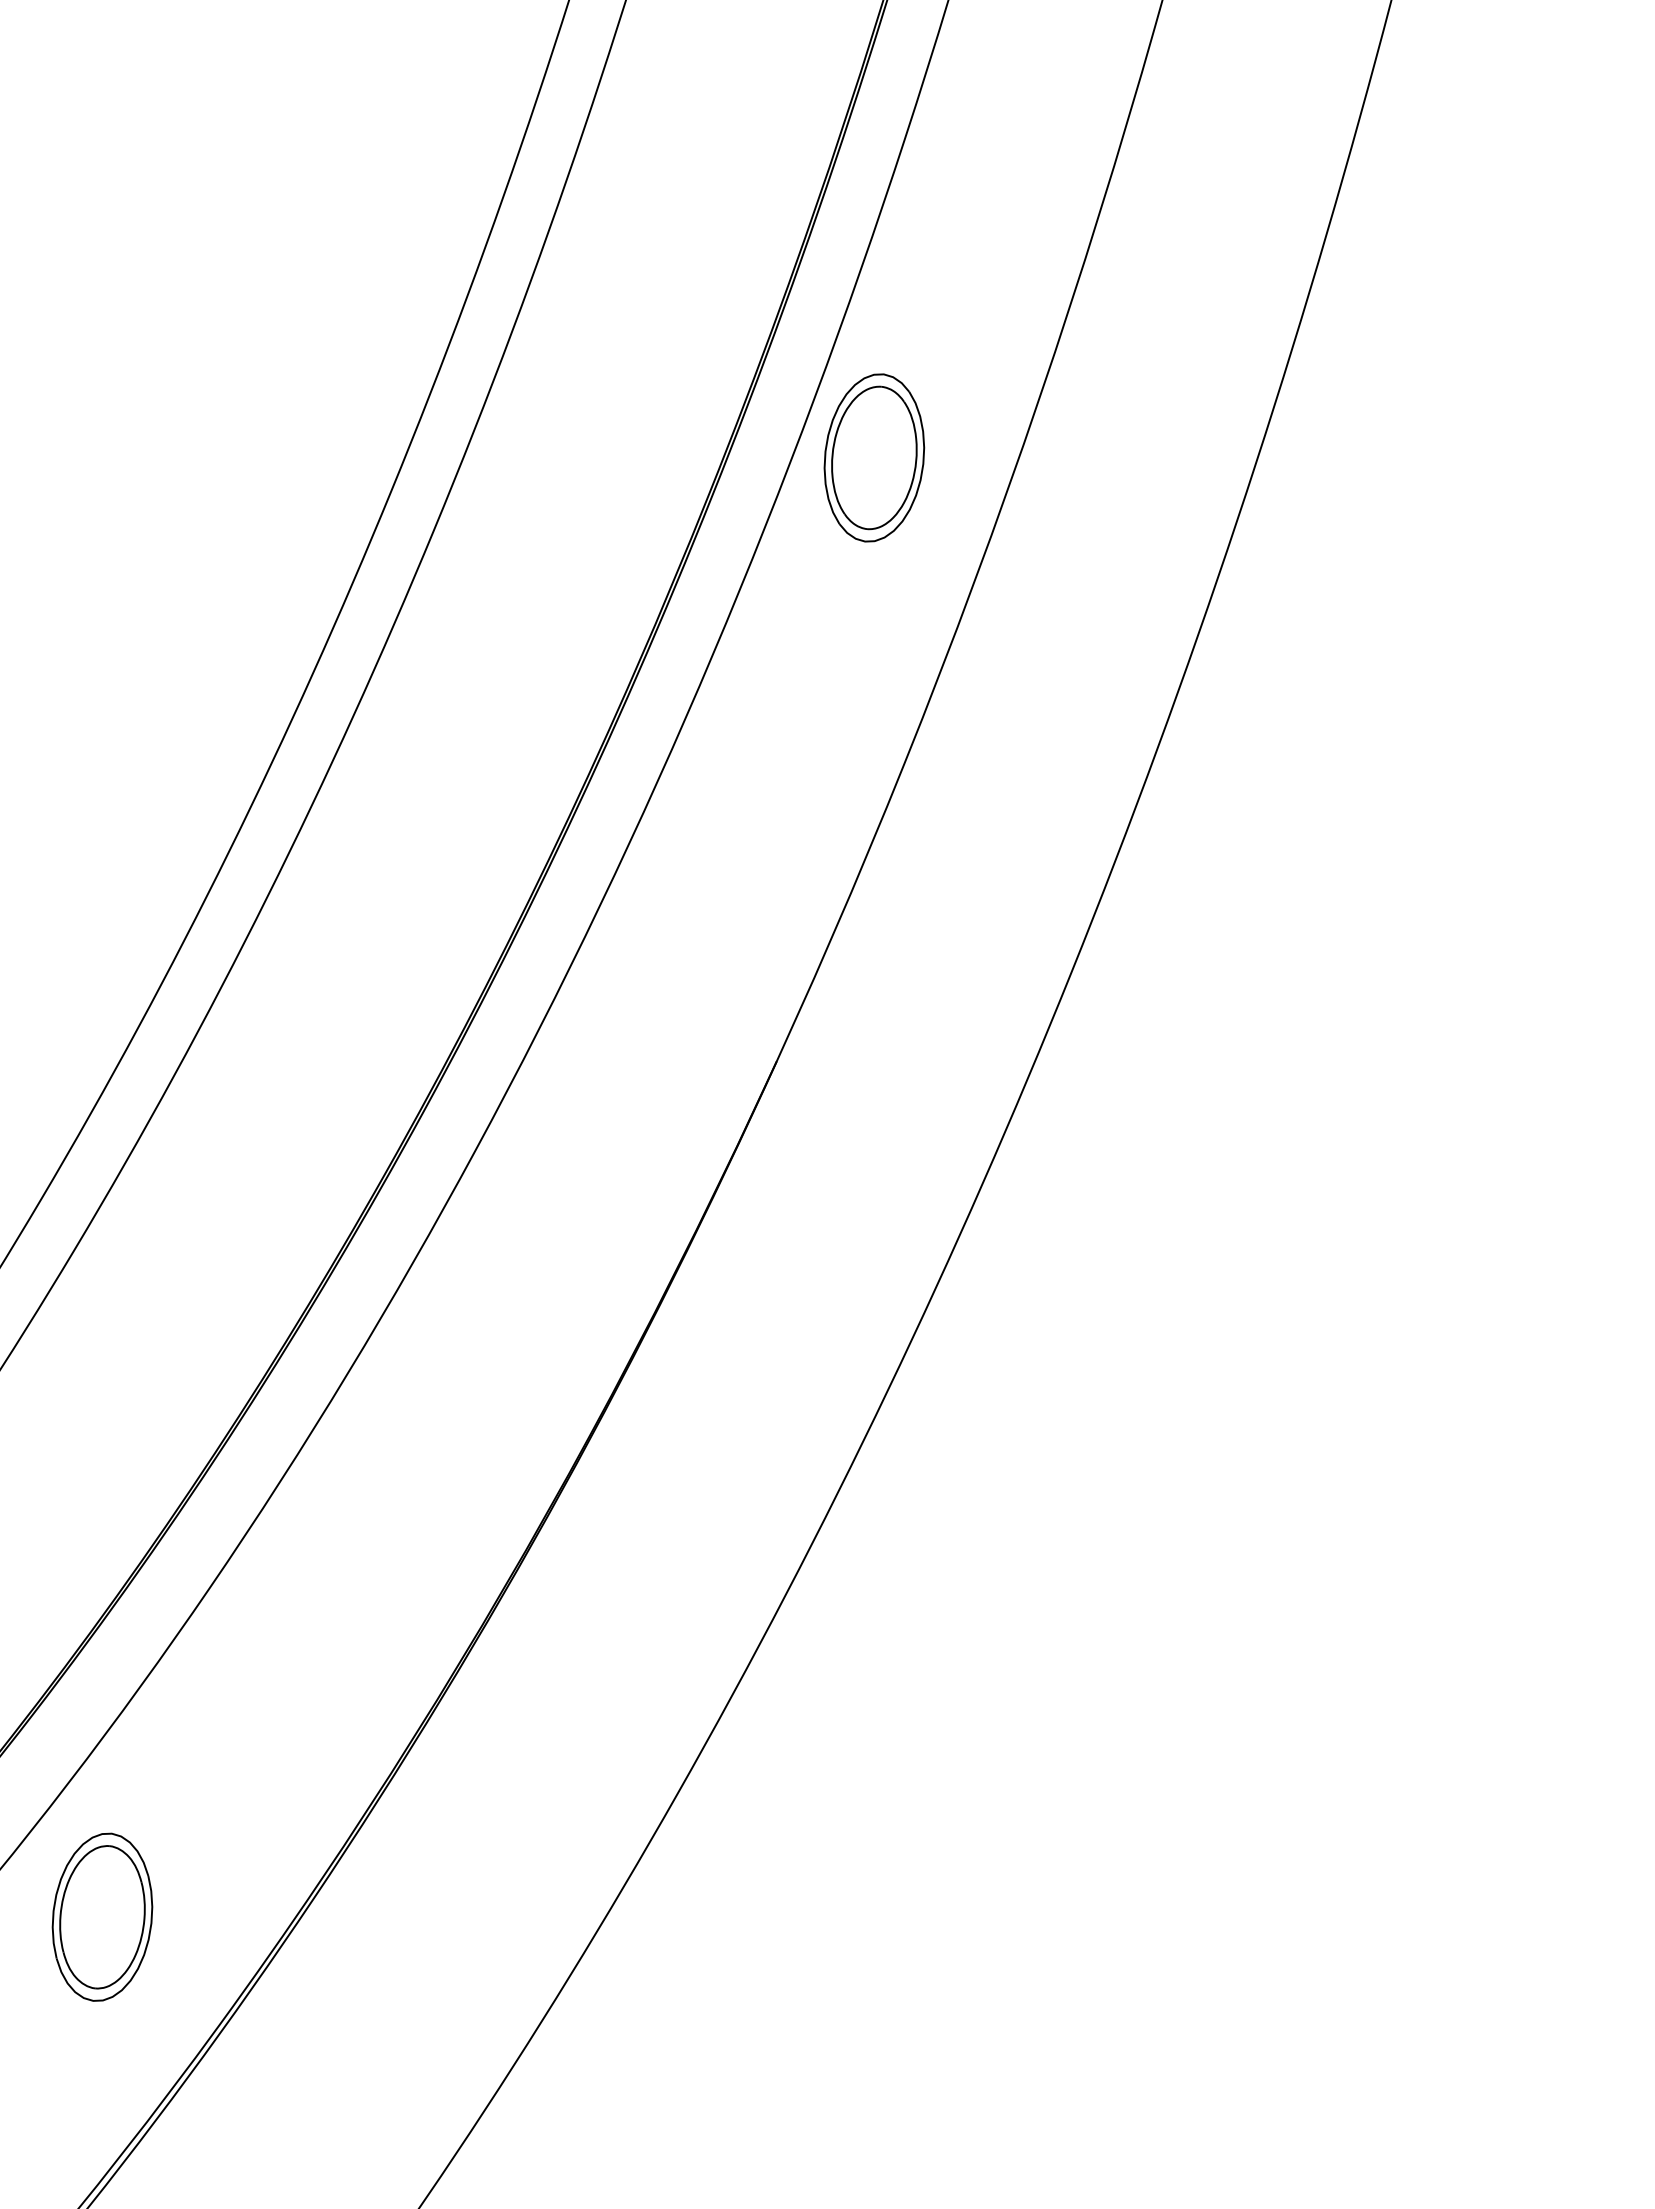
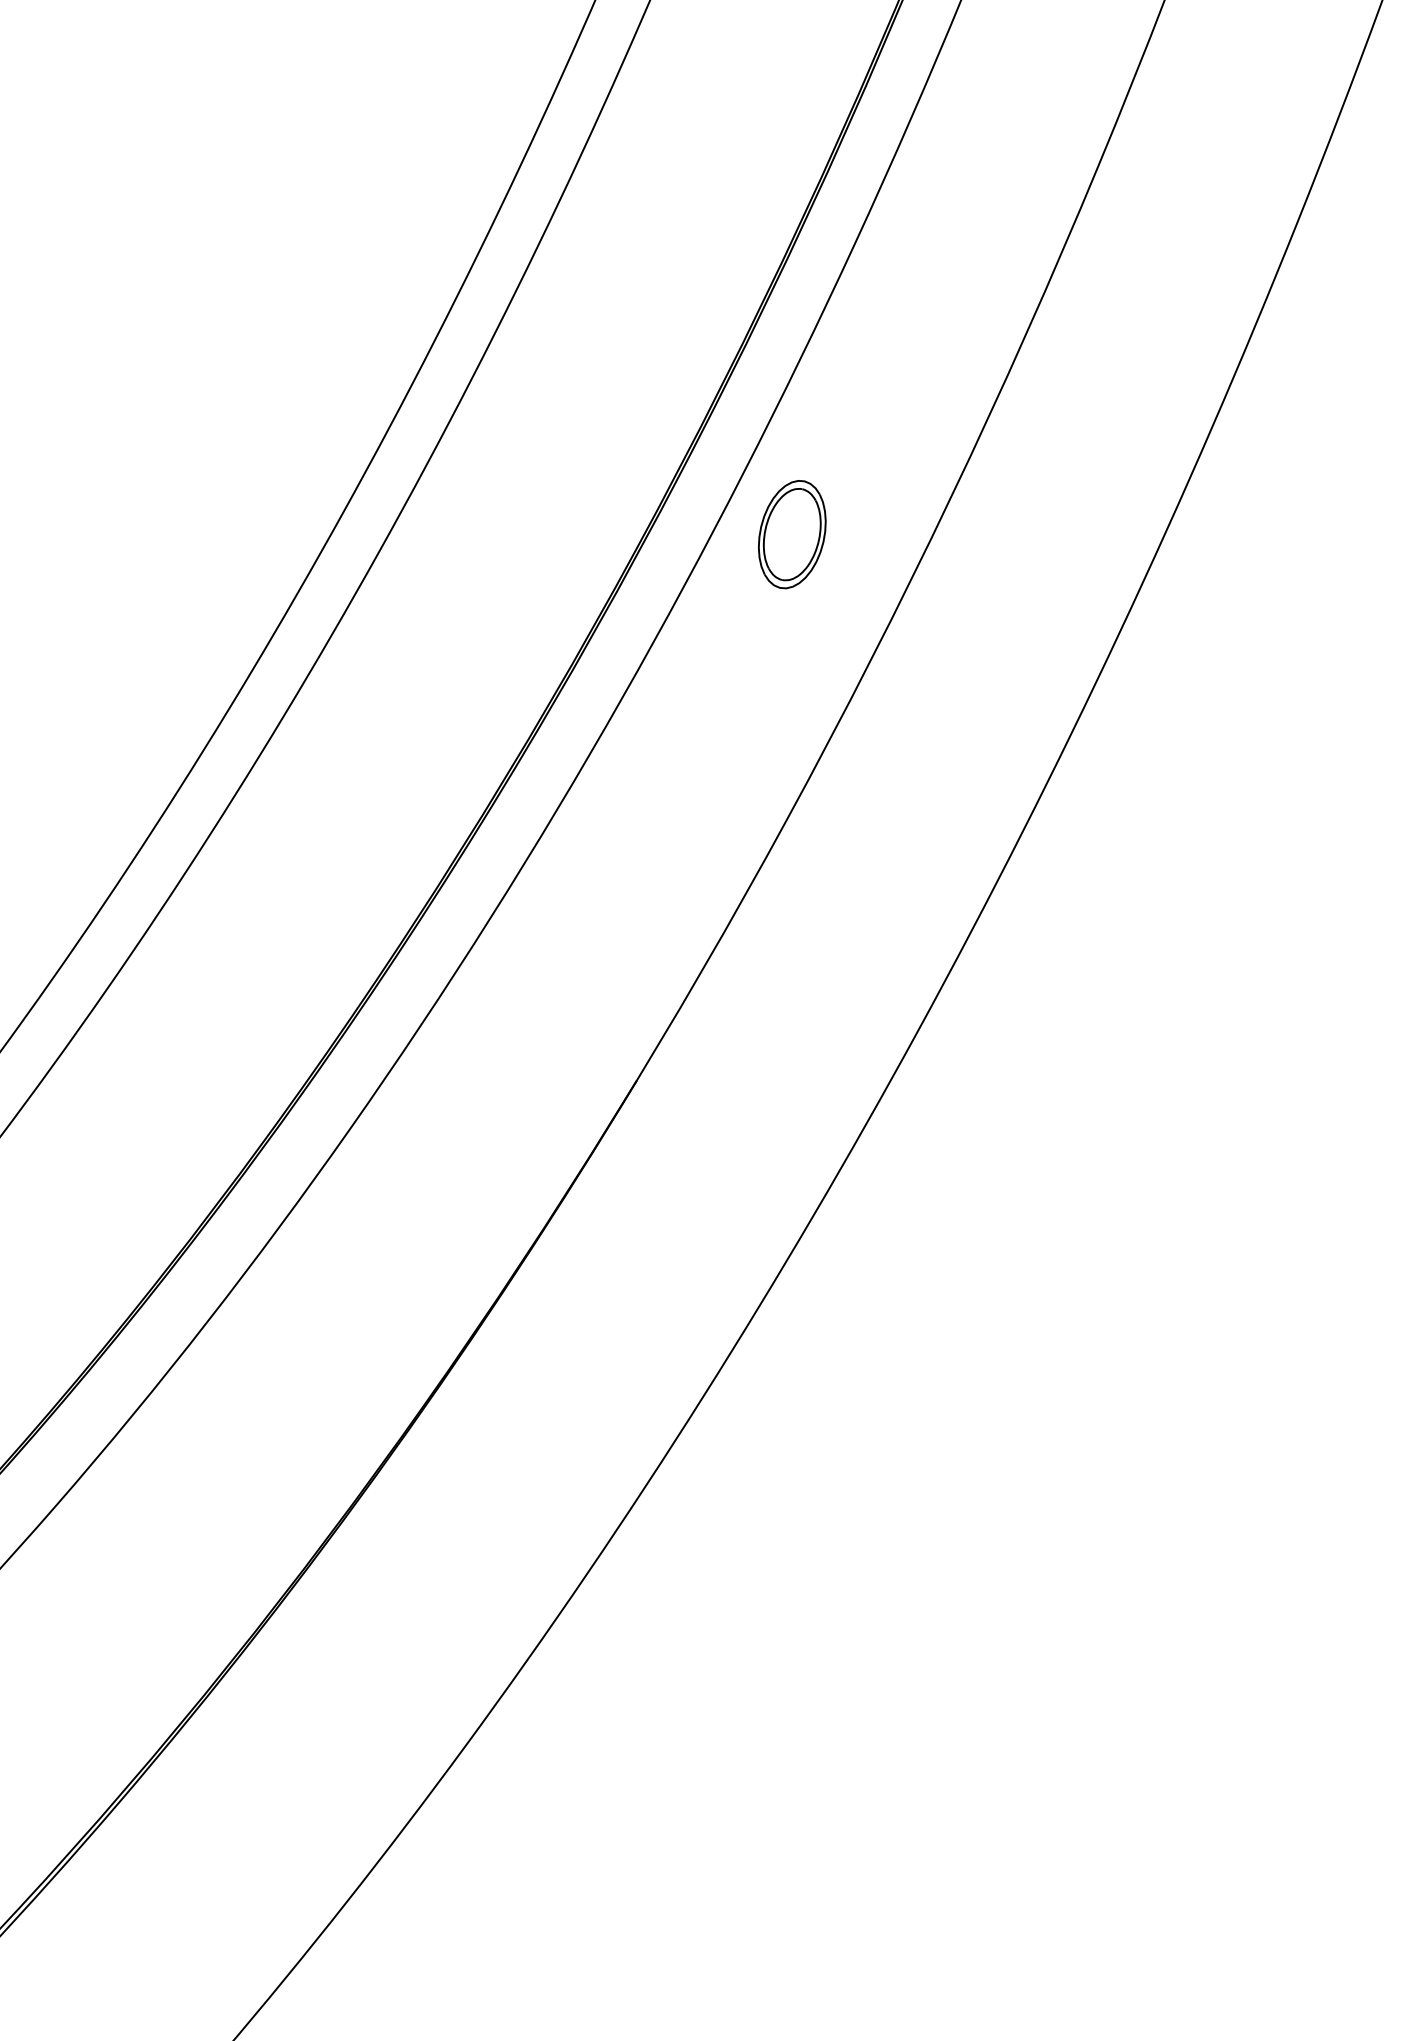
part: (874, 457) -> (792, 534), size x0.7

